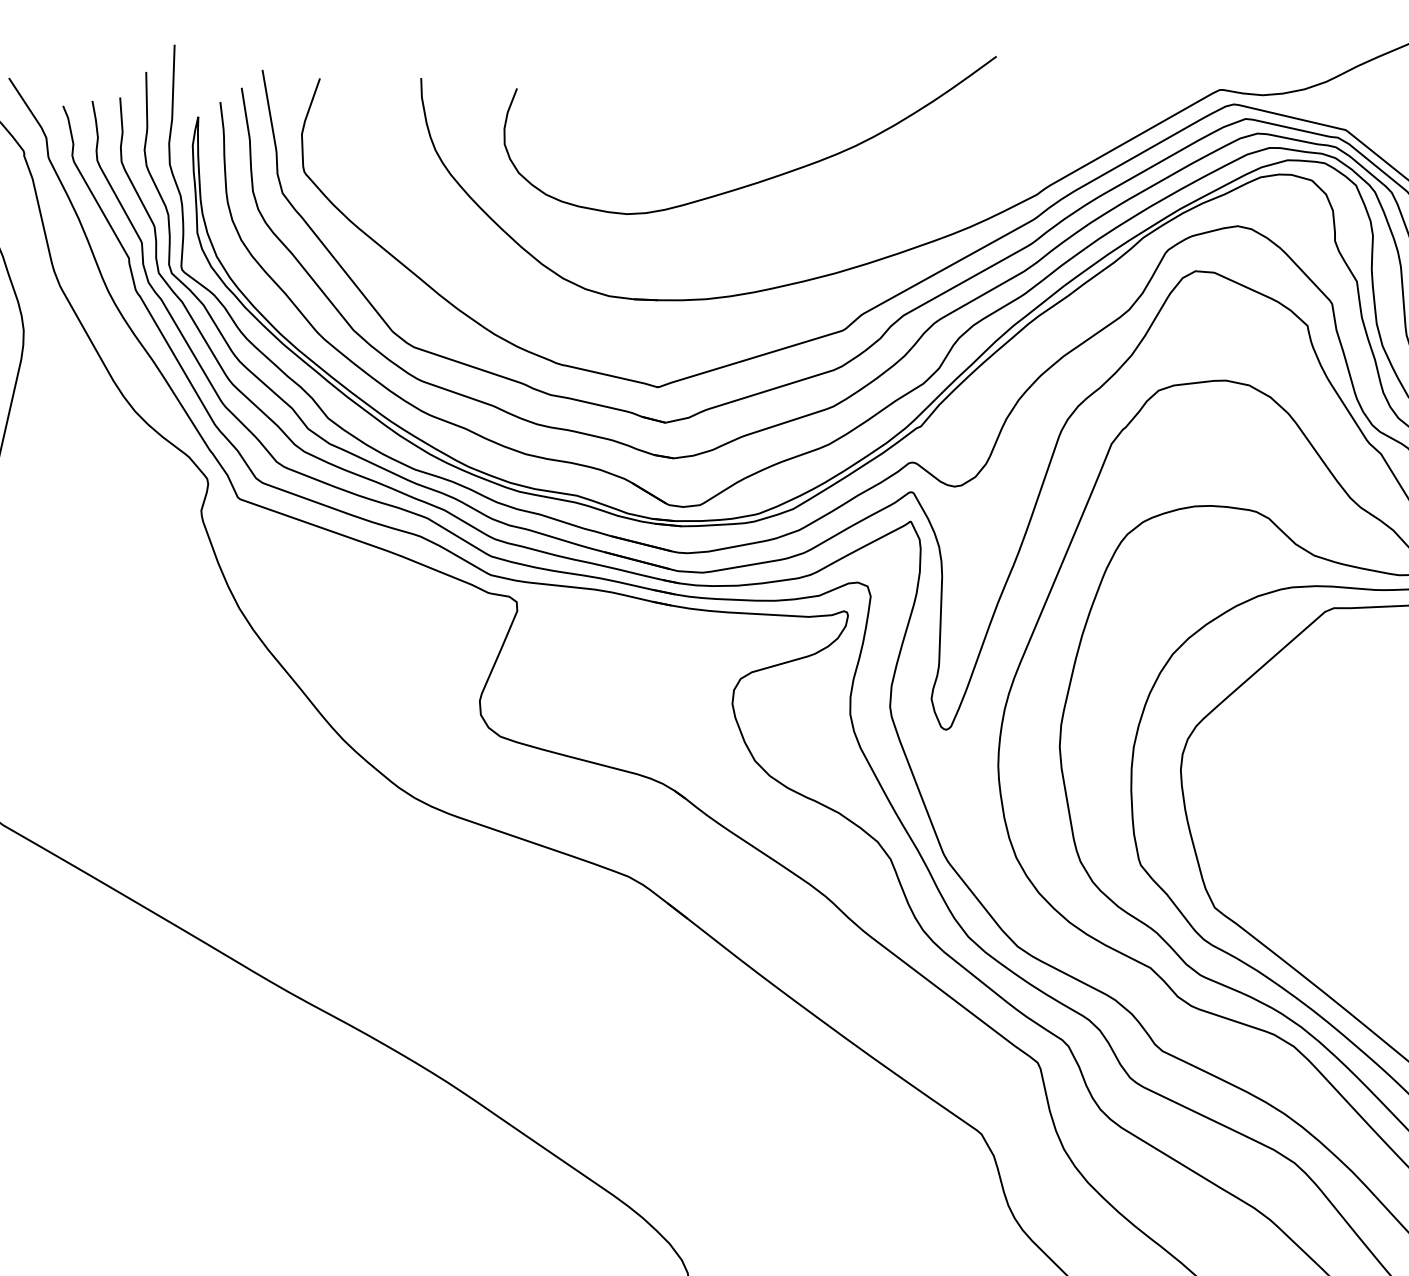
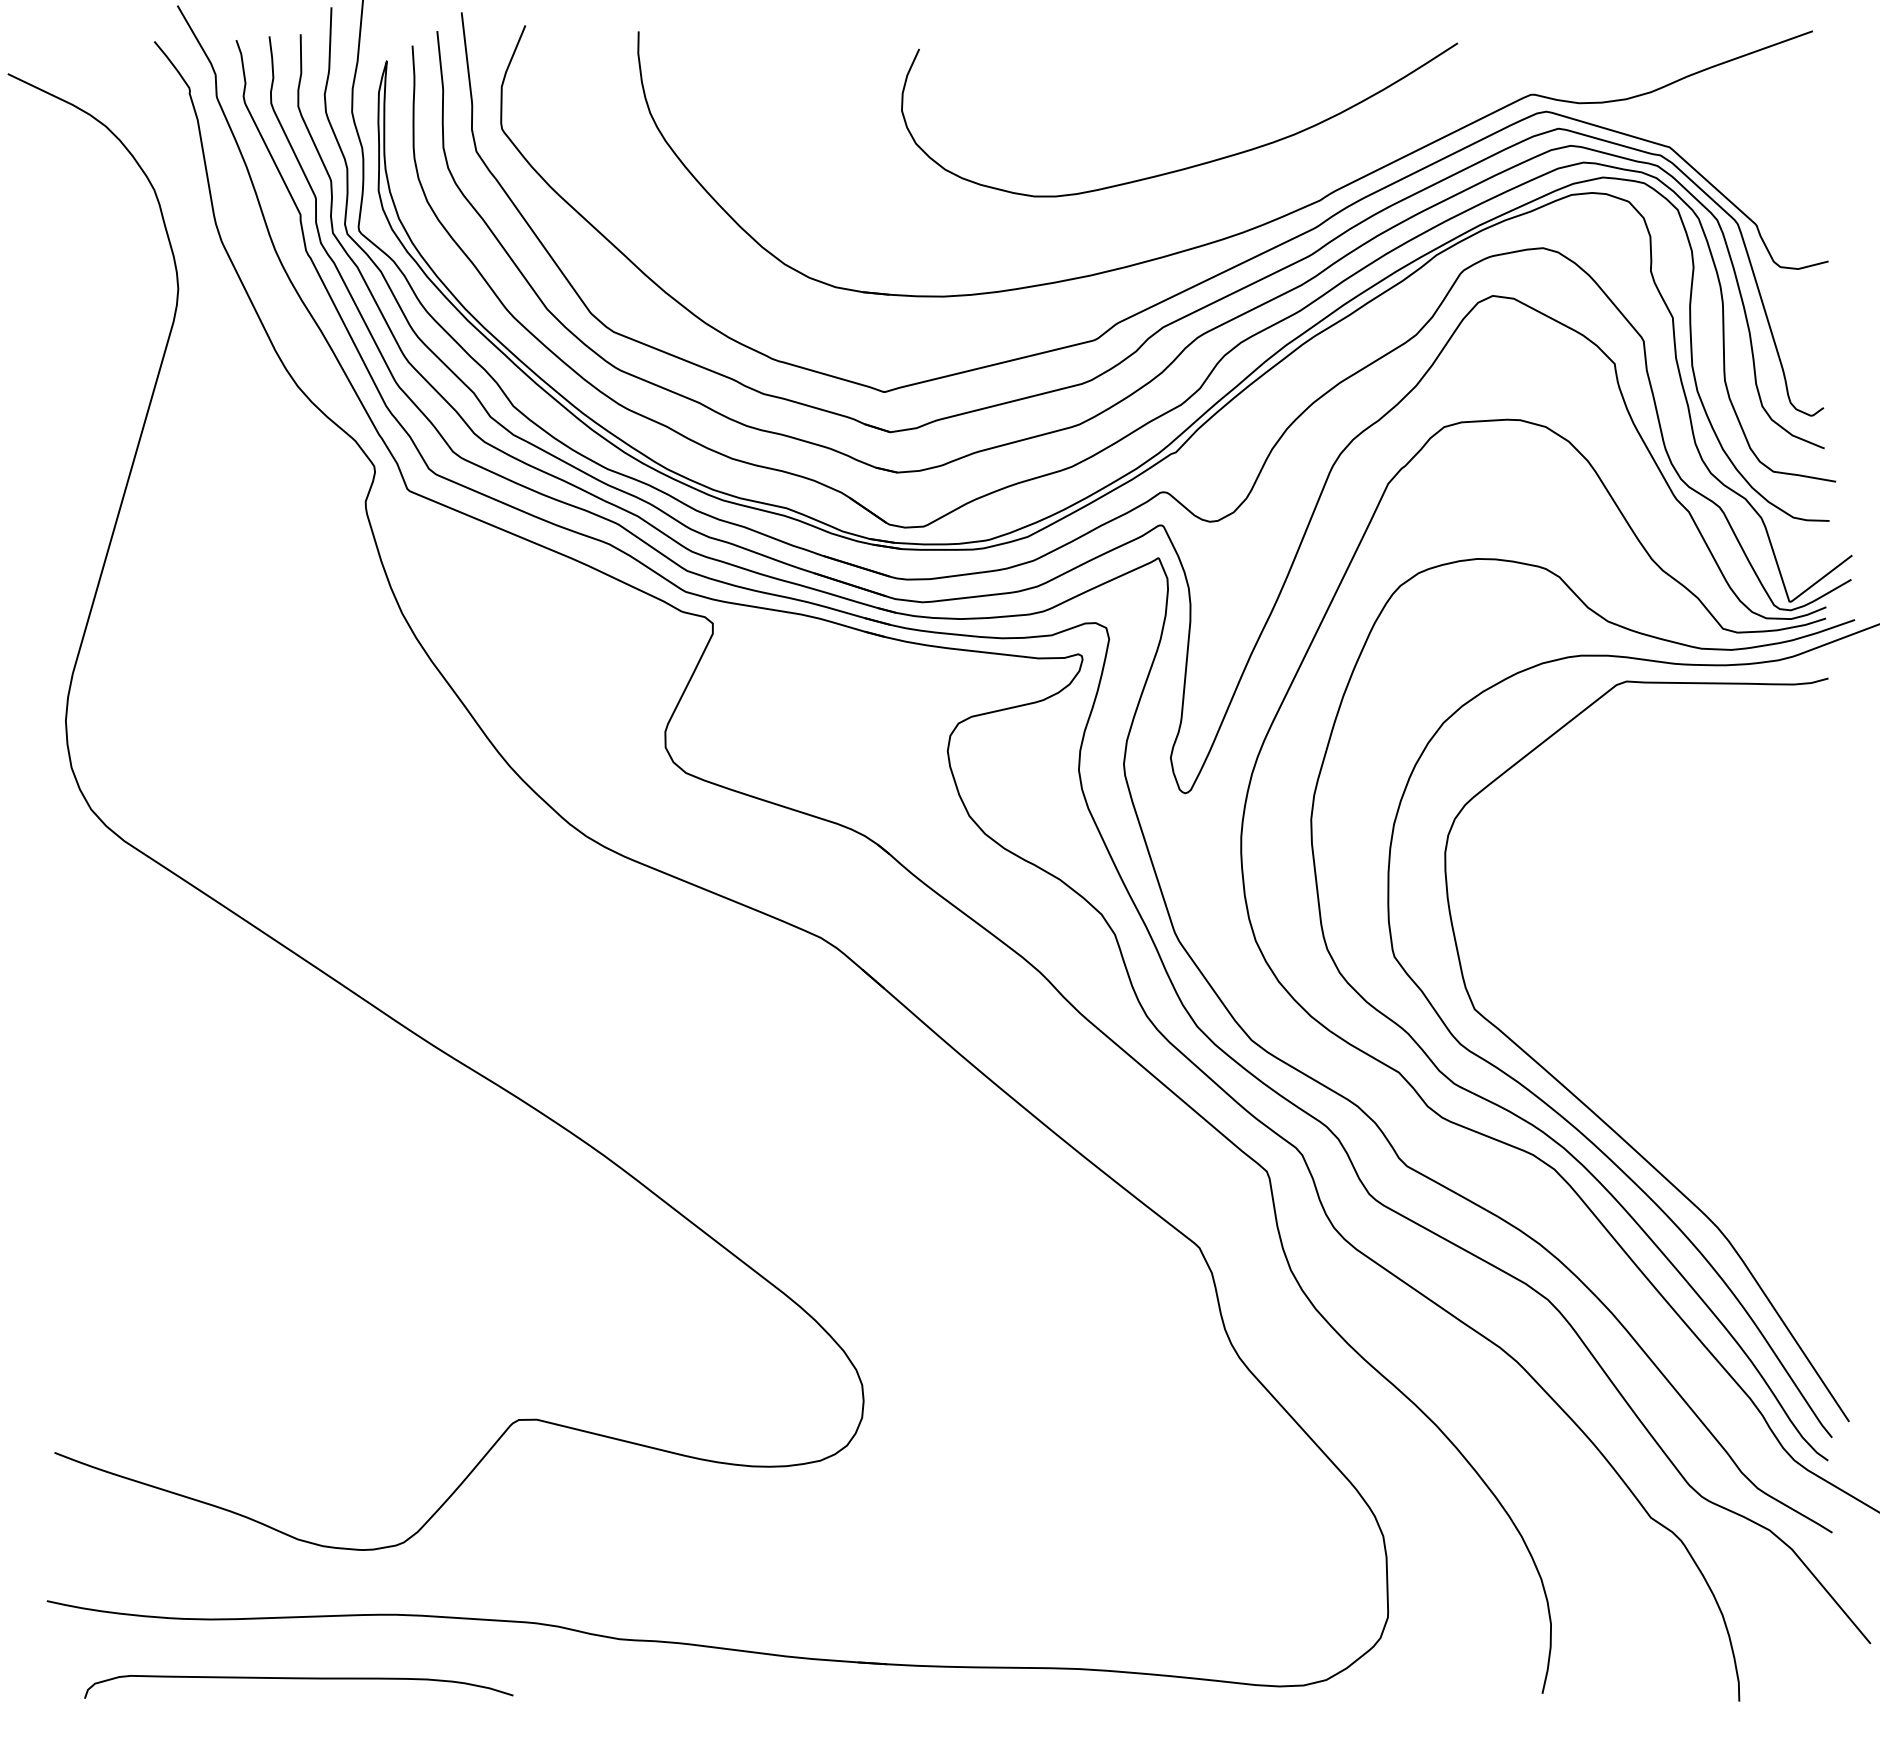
curve: (766, 178) -> (1192, 165), moved

